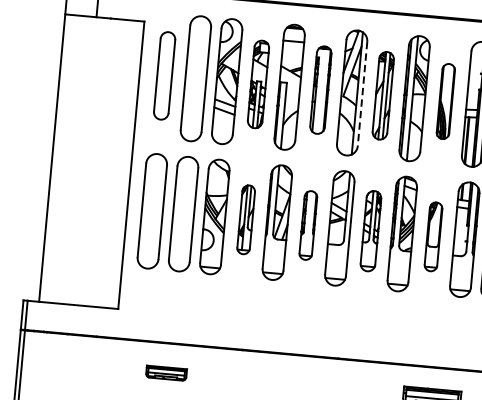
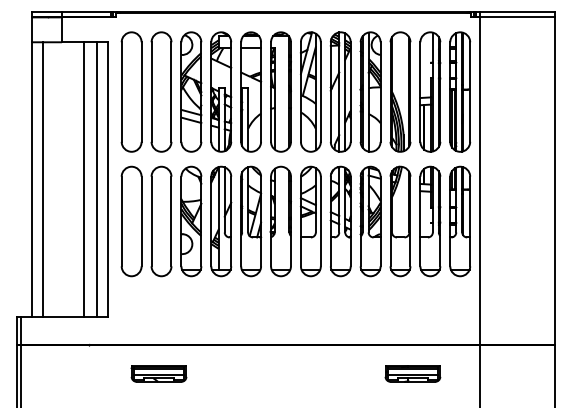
part: (164, 75) -> (131, 91), size x1.43
part: (258, 83) -> (221, 91), size x1.43
part: (320, 89) -> (280, 91), size x1.43
line: (362, 94) -> (320, 92), dashed -> solid
part: (383, 95) -> (340, 91), size x1.43
part: (445, 100) -> (400, 91), size x1.67
line: (64, 158) -> (43, 179), added
line: (107, 162) -> (84, 179), added
line: (119, 164) -> (96, 179), added
part: (246, 219) -> (221, 221), size x1.67
part: (308, 225) -> (280, 221), size x1.67
part: (370, 231) -> (340, 221), size x1.43
part: (433, 236) -> (400, 221), size x1.67
part: (165, 372) -> (158, 373), size x1.43

